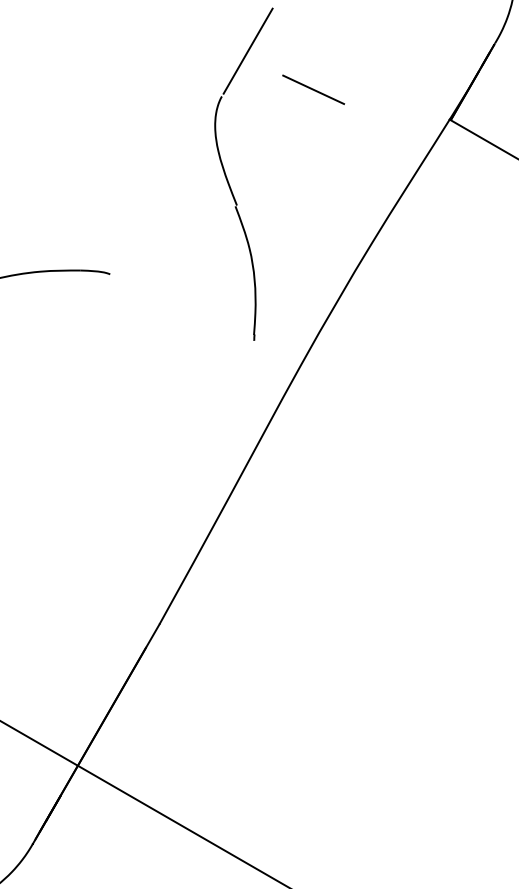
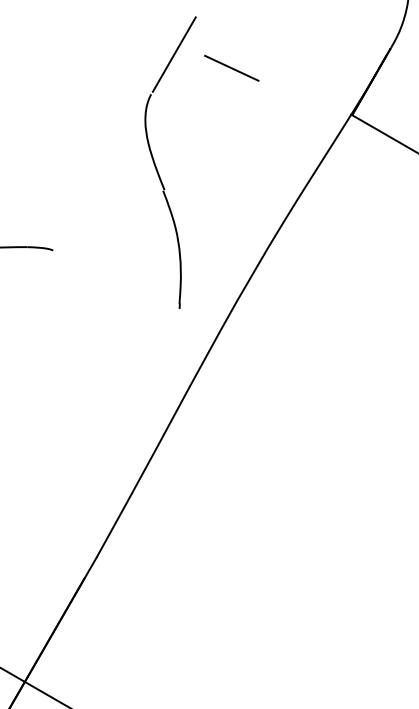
line: (313, 89) -> (231, 68), moved

